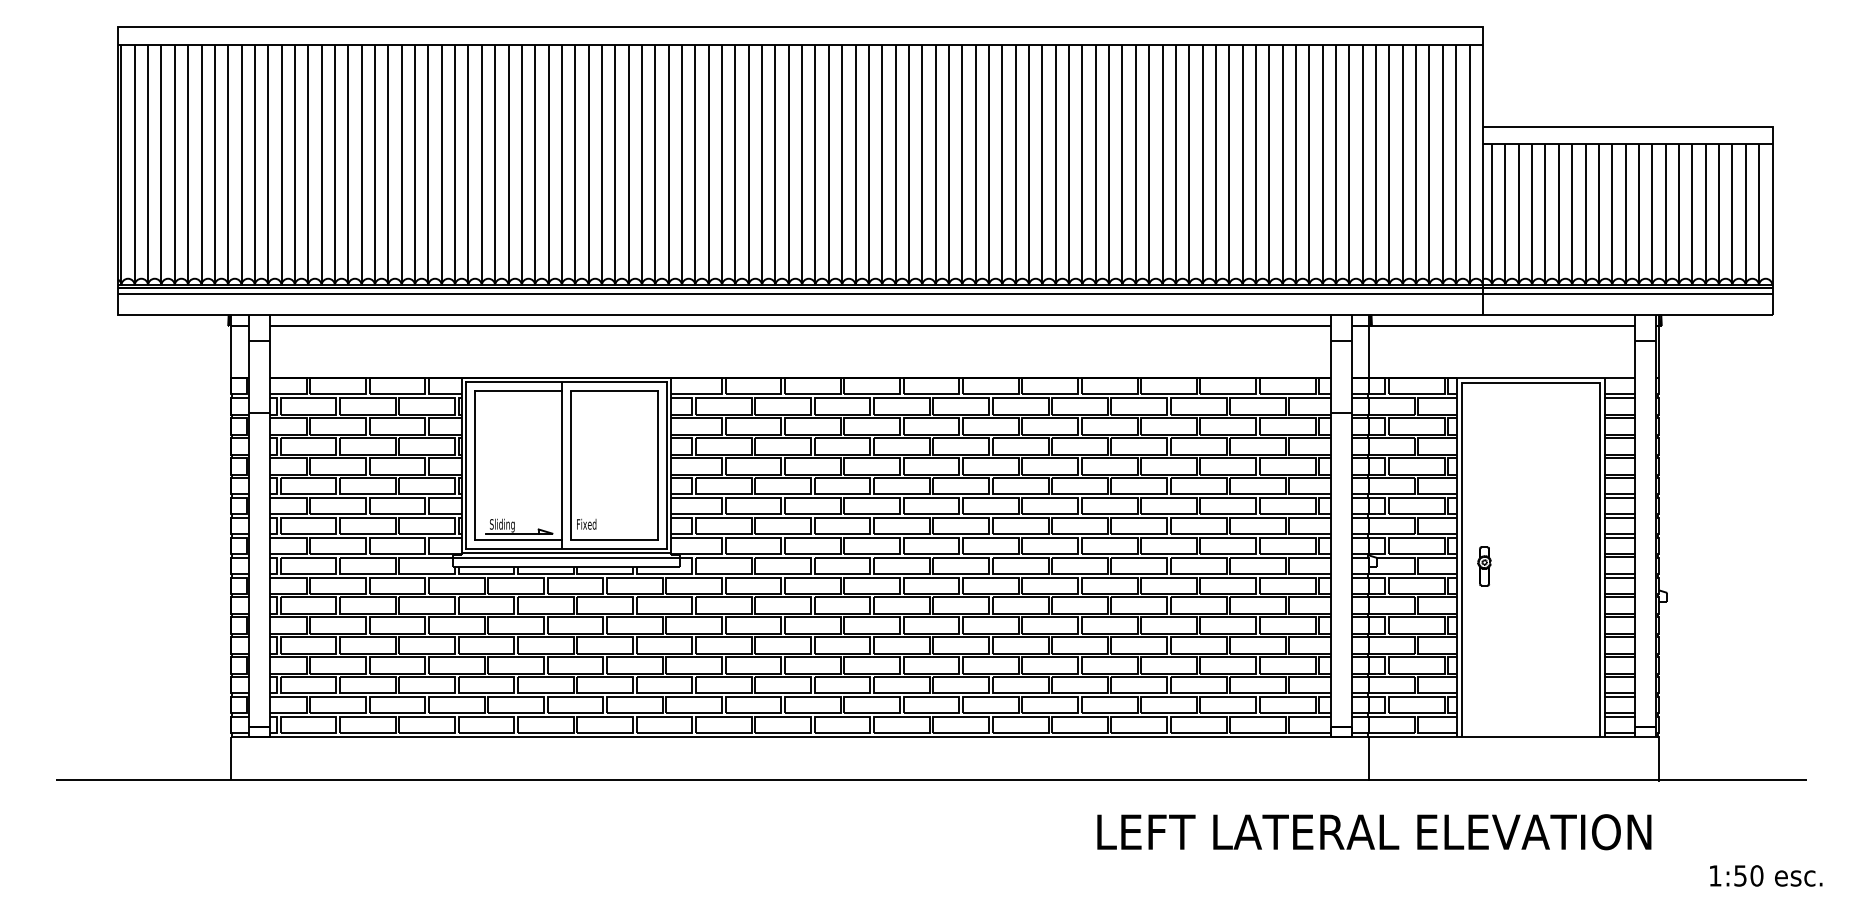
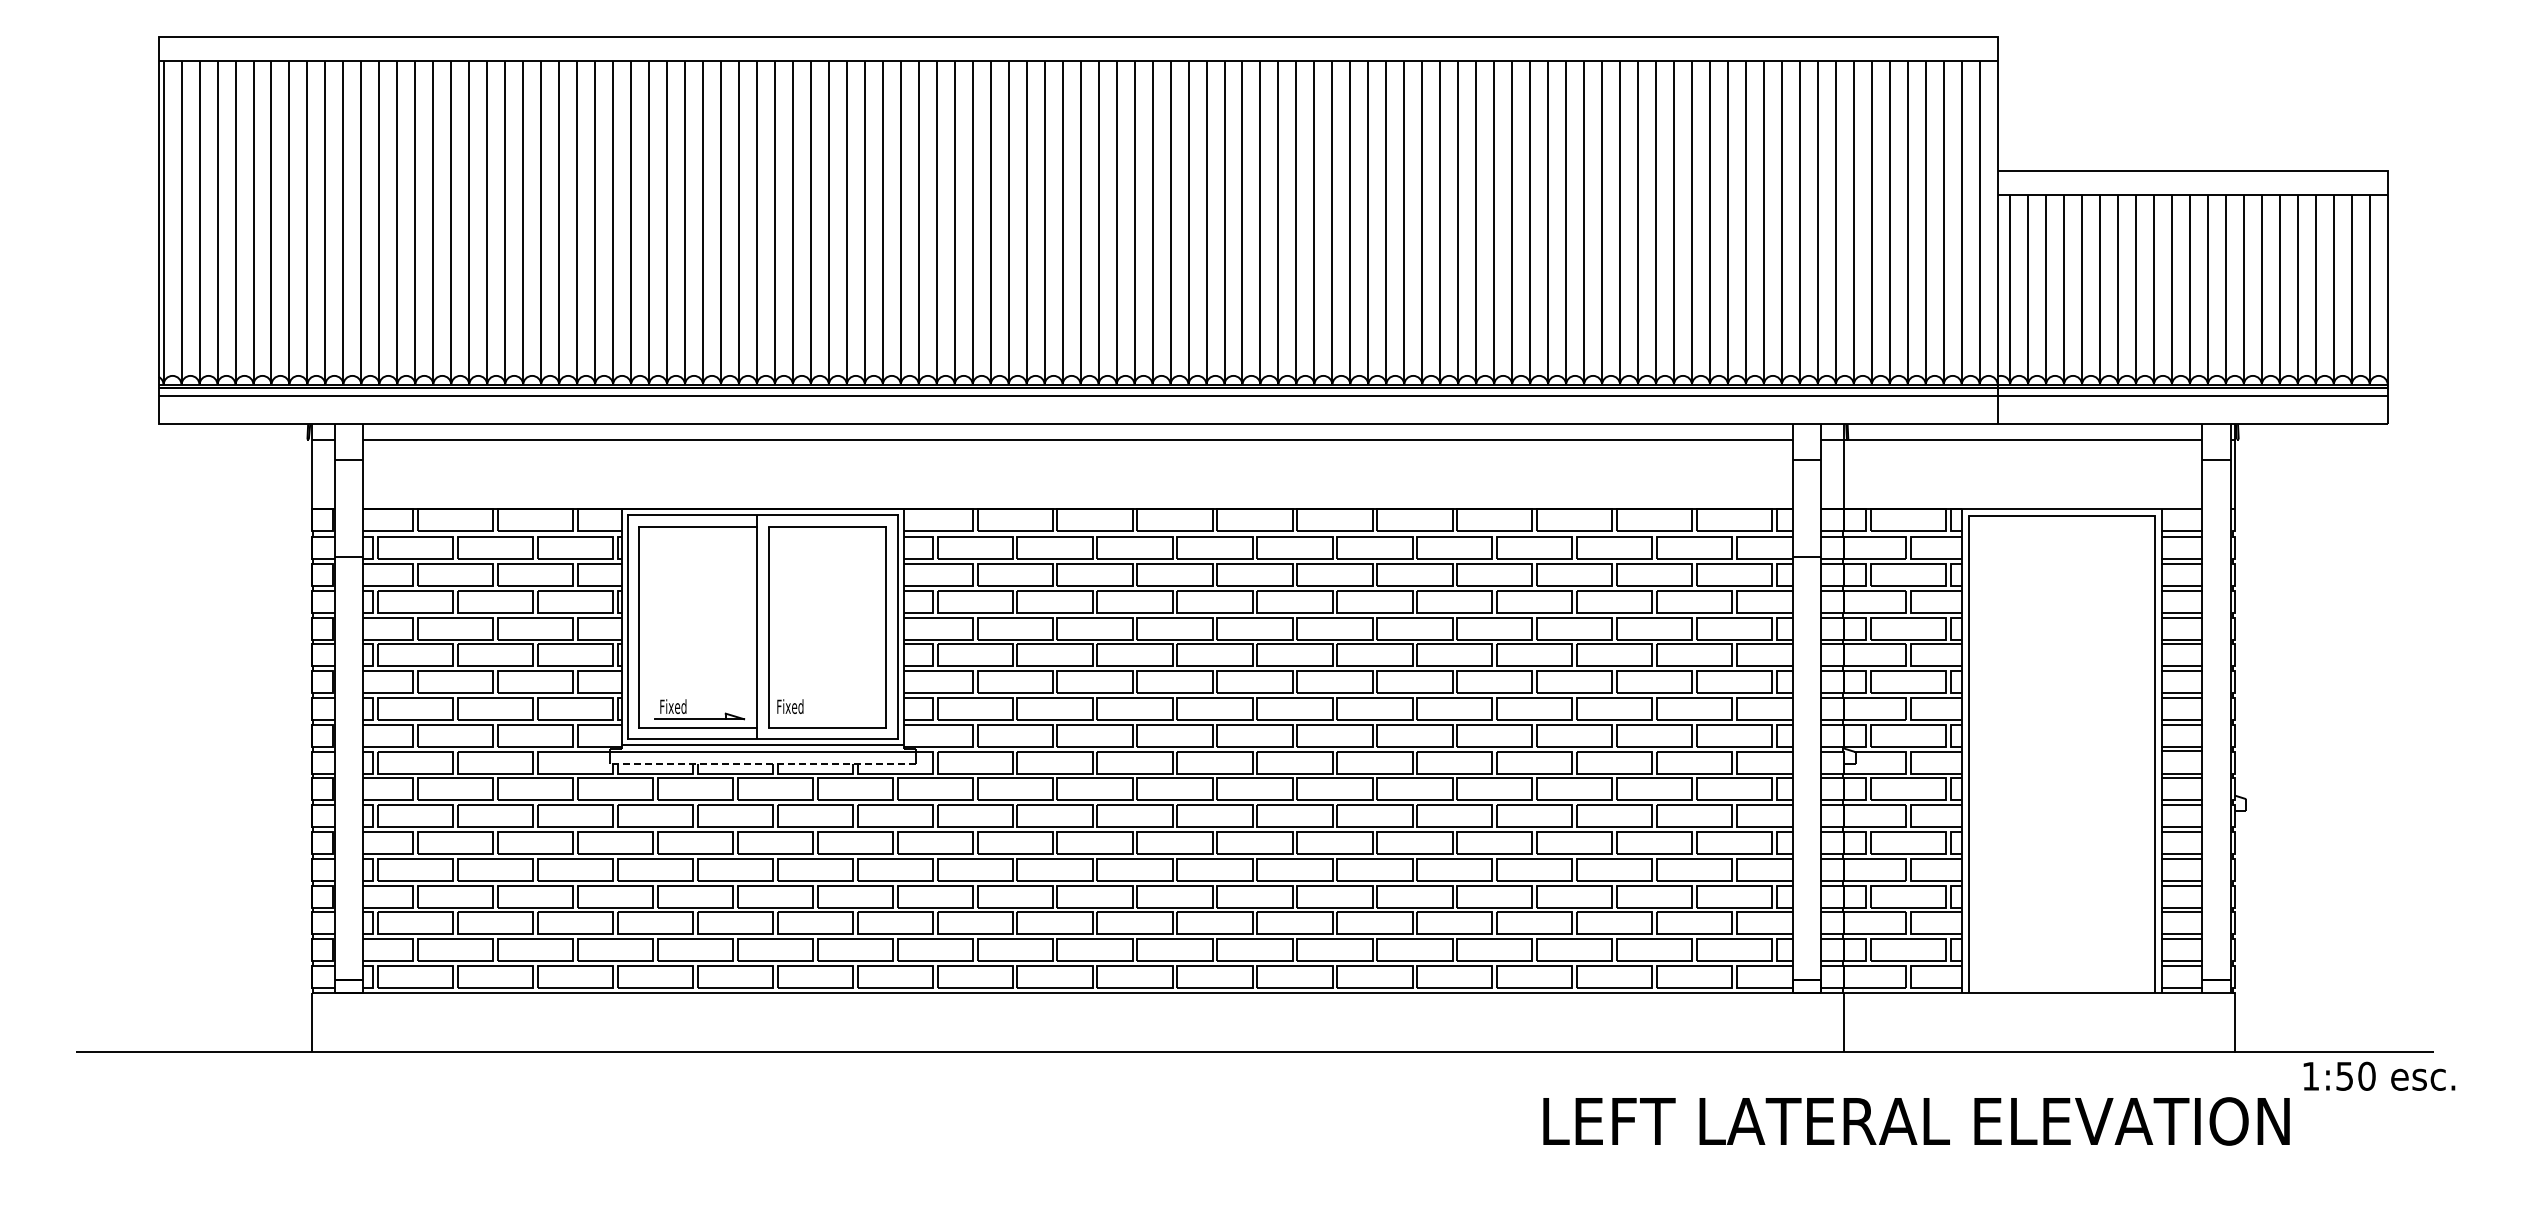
text: (502, 525) -> (676, 708), Sliding -> Fixed
part: (1484, 565) -> (1999, 762), removed
line: (565, 566) -> (762, 763), solid -> dashed
text: (1374, 832) -> (1916, 1121), moved
text: (1766, 875) -> (2379, 1075), moved

